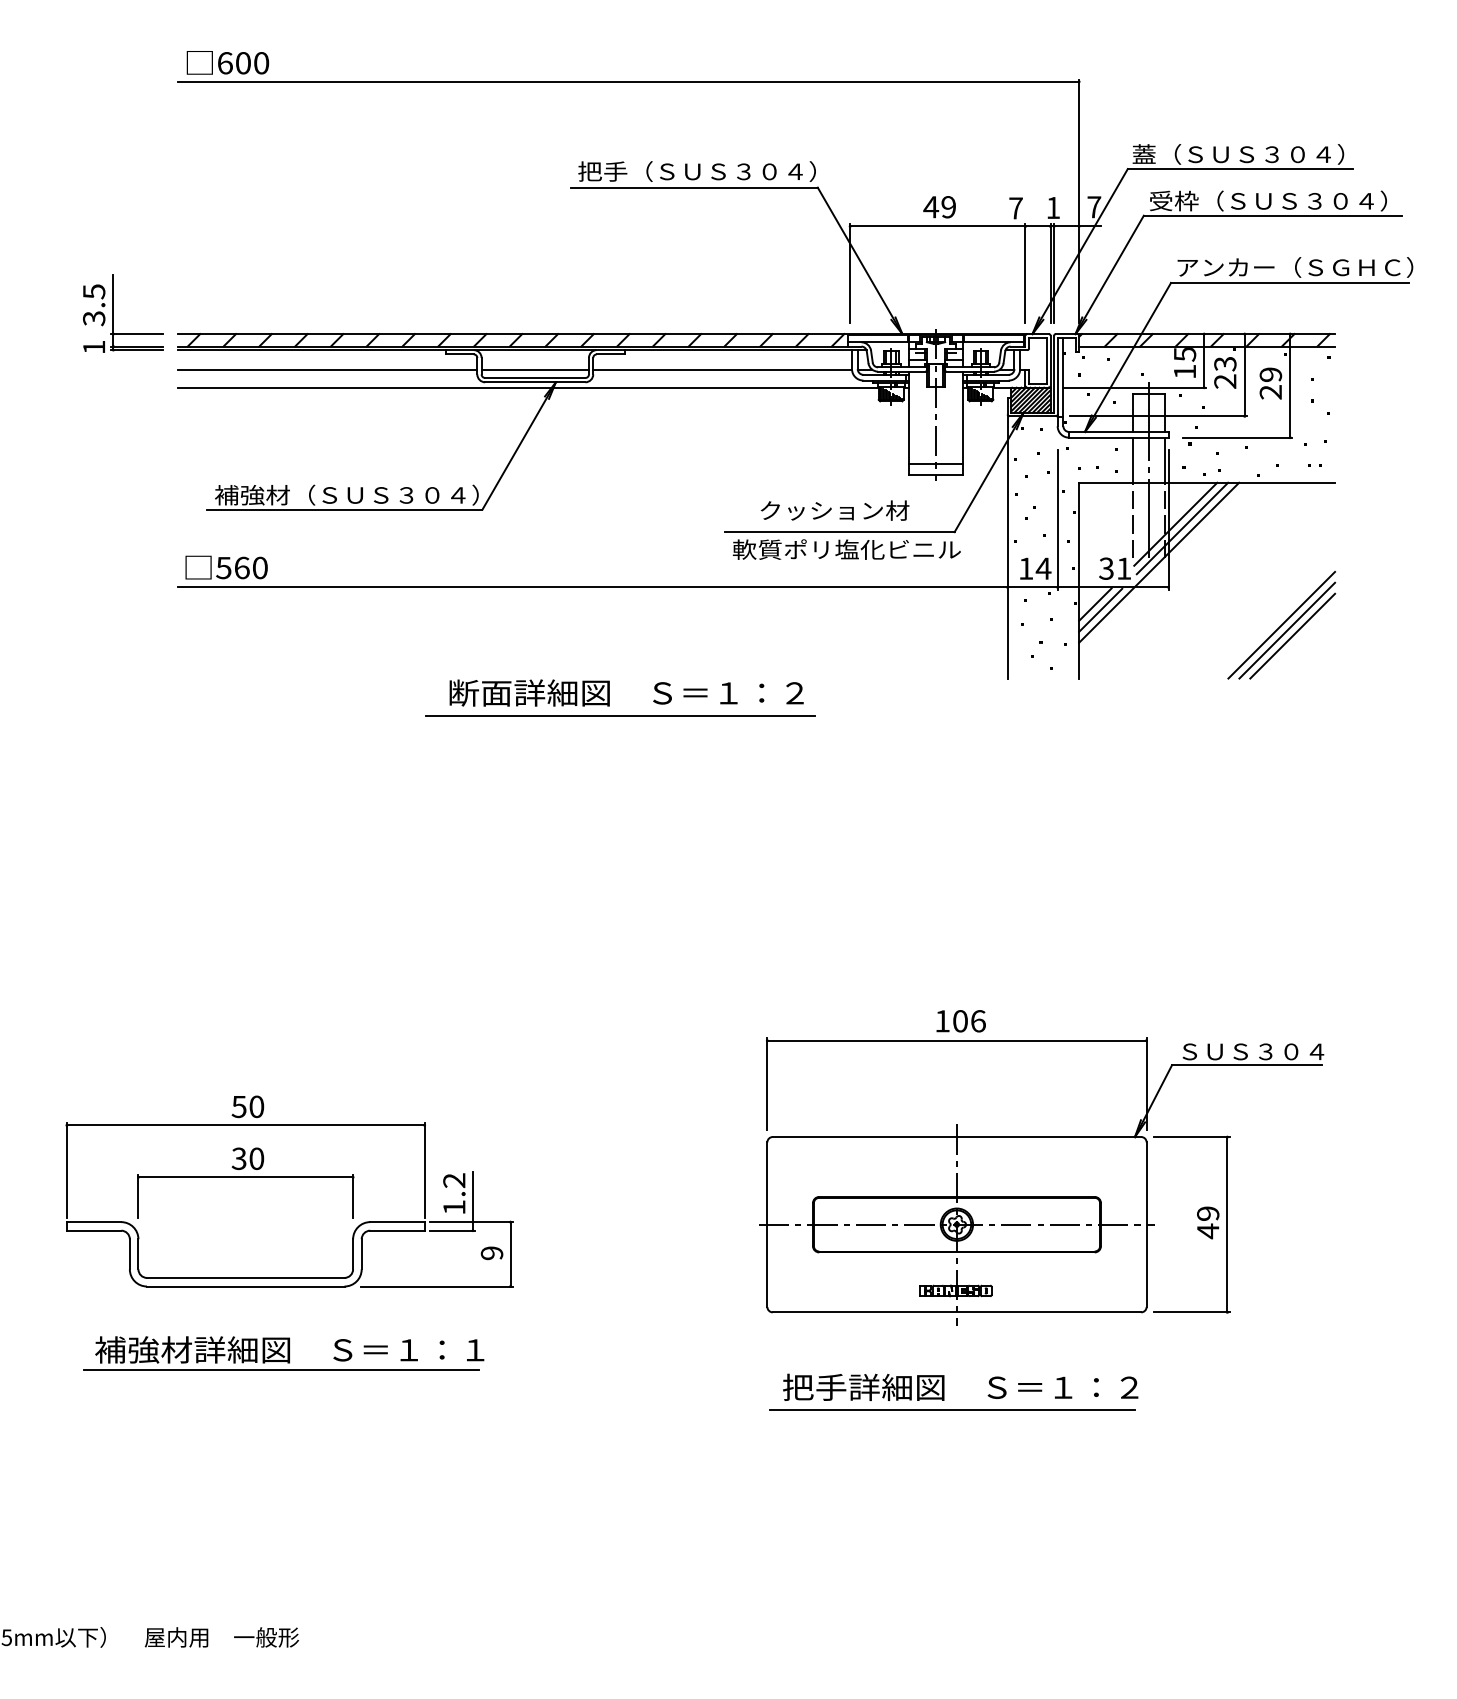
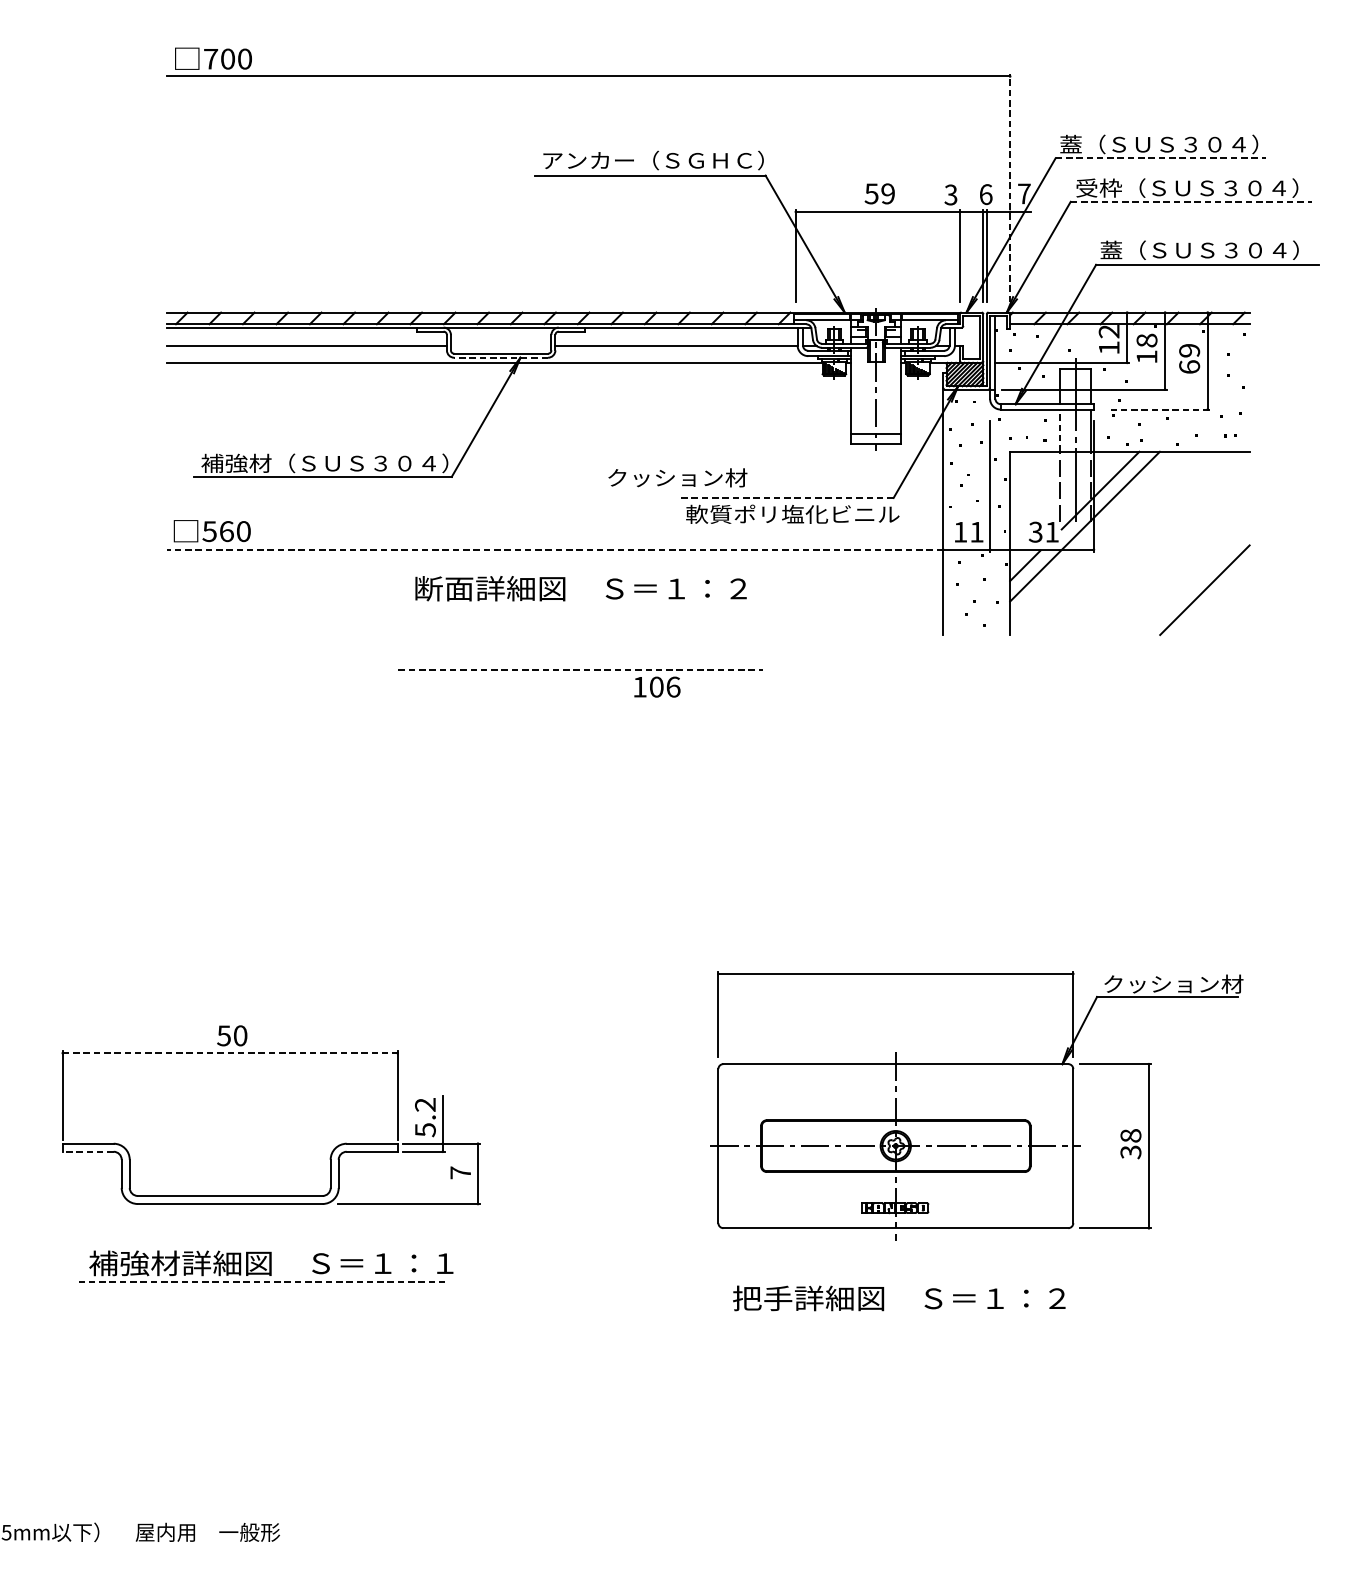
text: (224, 63) -> (210, 59), 600 -> 700
line: (1240, 169) -> (1161, 158), solid -> dashed
text: (690, 171) -> (646, 160), 把手（ＳＵＳ３０４） -> アンカー（ＳＧＨＣ）
line: (1079, 201) -> (1010, 188), solid -> dashed
text: (931, 207) -> (871, 194), 49 -> 59
text: (1053, 207) -> (986, 194), 1 -> 6
text: (1015, 208) -> (950, 195), 7 -> 3
line: (1272, 215) -> (1191, 201), solid -> dashed
text: (1294, 267) -> (1211, 250), アンカー（ＳＧＨＣ） -> 蓋（ＳＵＳ３０４）
part: (113, 313) -> (106, 293), removed
text: (1184, 354) -> (1108, 331), 15 -> 12
line: (534, 369) -> (500, 345), removed
text: (1225, 372) -> (1147, 348), 23 -> 18
line: (534, 382) -> (500, 357), solid -> dashed
text: (1270, 391) -> (1189, 366), 29 -> 69
line: (1237, 437) -> (1158, 409), solid -> dashed
line: (1132, 460) -> (1060, 430), solid -> dashed
text: (834, 510) -> (677, 477), moved
line: (1182, 528) -> (1106, 494), removed
line: (839, 532) -> (785, 498), solid -> dashed
text: (1043, 568) -> (976, 532), 14 -> 11
line: (592, 587) -> (554, 549), solid -> dashed
line: (1100, 609) -> (1030, 570), removed
line: (1281, 624) -> (1199, 584), removed
line: (1292, 635) -> (1209, 594), removed
text: (626, 692) -> (580, 588), moved
line: (620, 716) -> (580, 670), solid -> dashed
text: (960, 1021) -> (656, 687), moved
text: (1253, 1051) -> (1173, 984), ＳＵＳ３０４ -> クッション材
line: (245, 1125) -> (229, 1053), solid -> dashed
part: (245, 1182) -> (229, 1106), removed
text: (454, 1207) -> (425, 1130), 1.2 -> 5.2
text: (1208, 1222) -> (1131, 1144), 49 -> 38
line: (93, 1230) -> (87, 1151), solid -> dashed
text: (491, 1253) -> (460, 1173), 9 -> 7
line: (281, 1369) -> (263, 1281), solid -> dashed
line: (952, 1409) -> (891, 1319), removed

